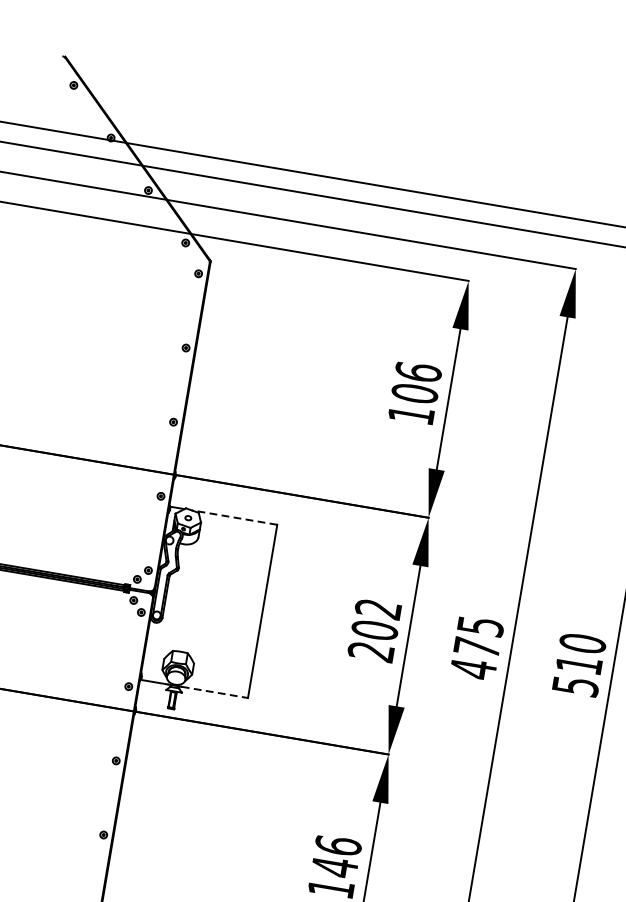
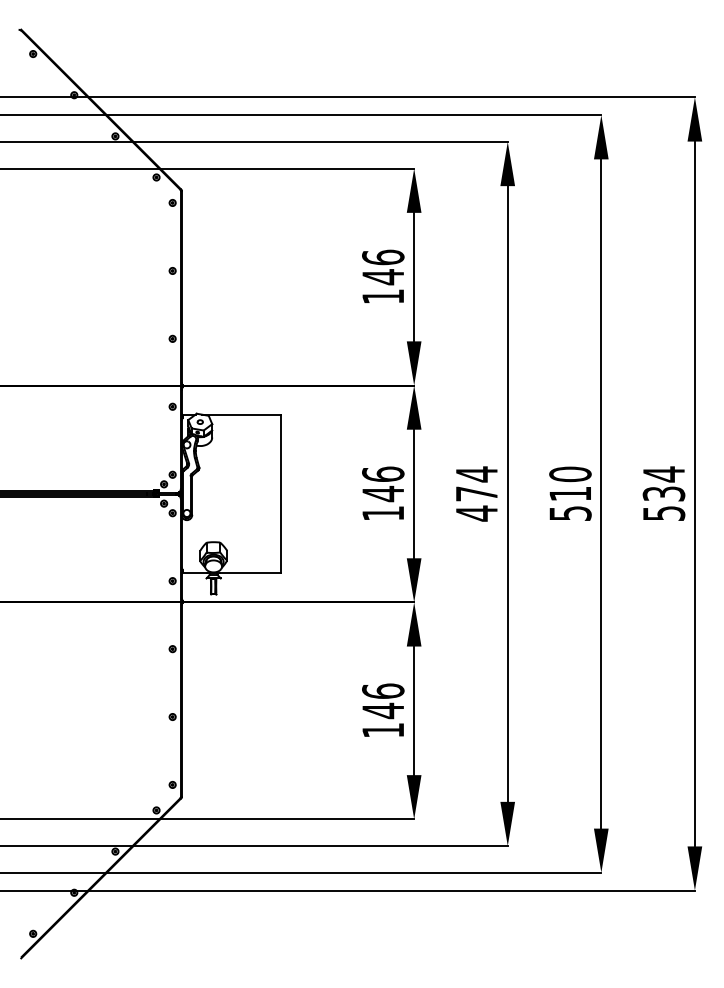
text: (415, 394) -> (383, 277), 106 -> 146
line: (233, 517) -> (240, 414), dashed -> solid
text: (481, 626) -> (477, 474), 475 -> 474
text: (375, 629) -> (383, 493), 202 -> 146
line: (215, 692) -> (250, 573), dashed -> solid

